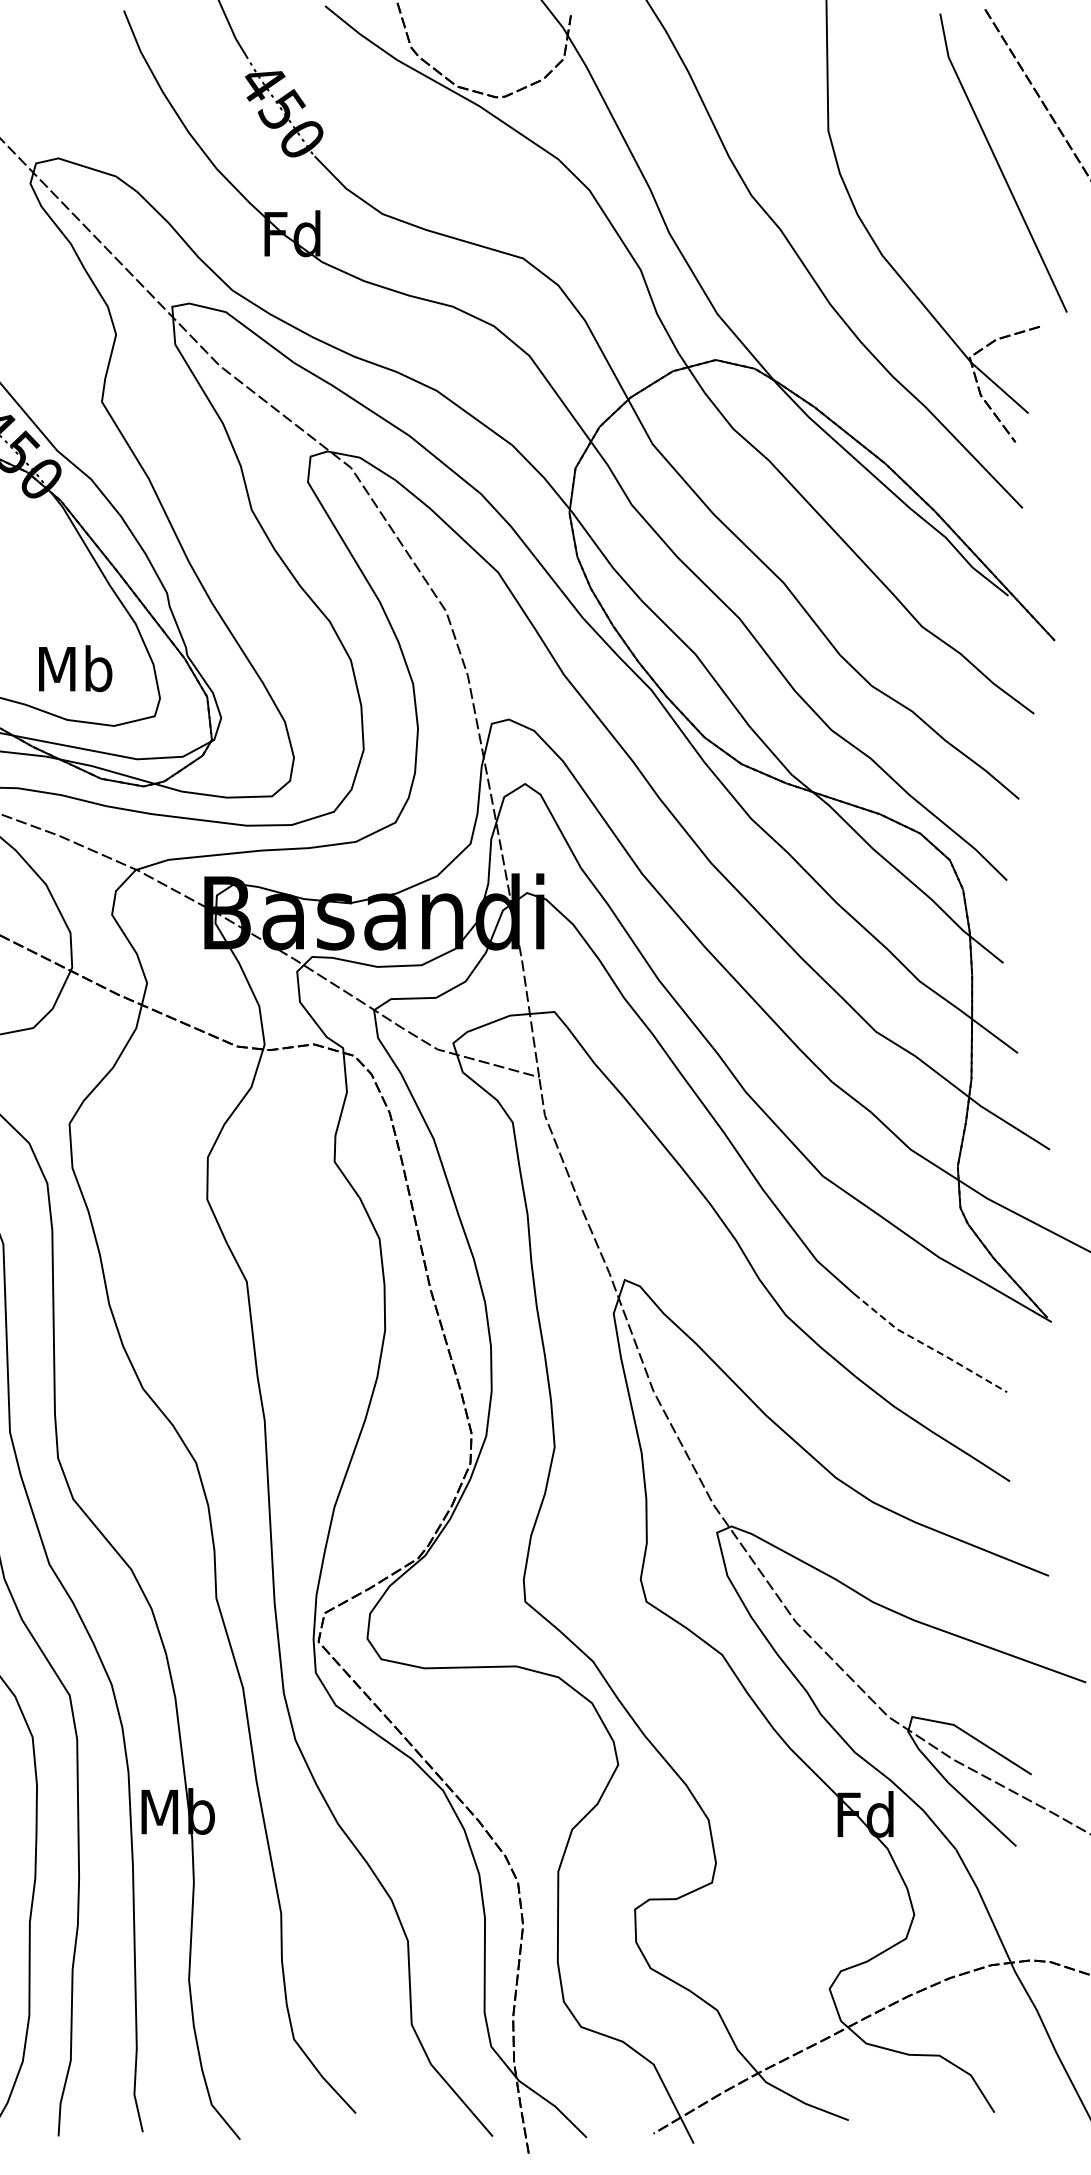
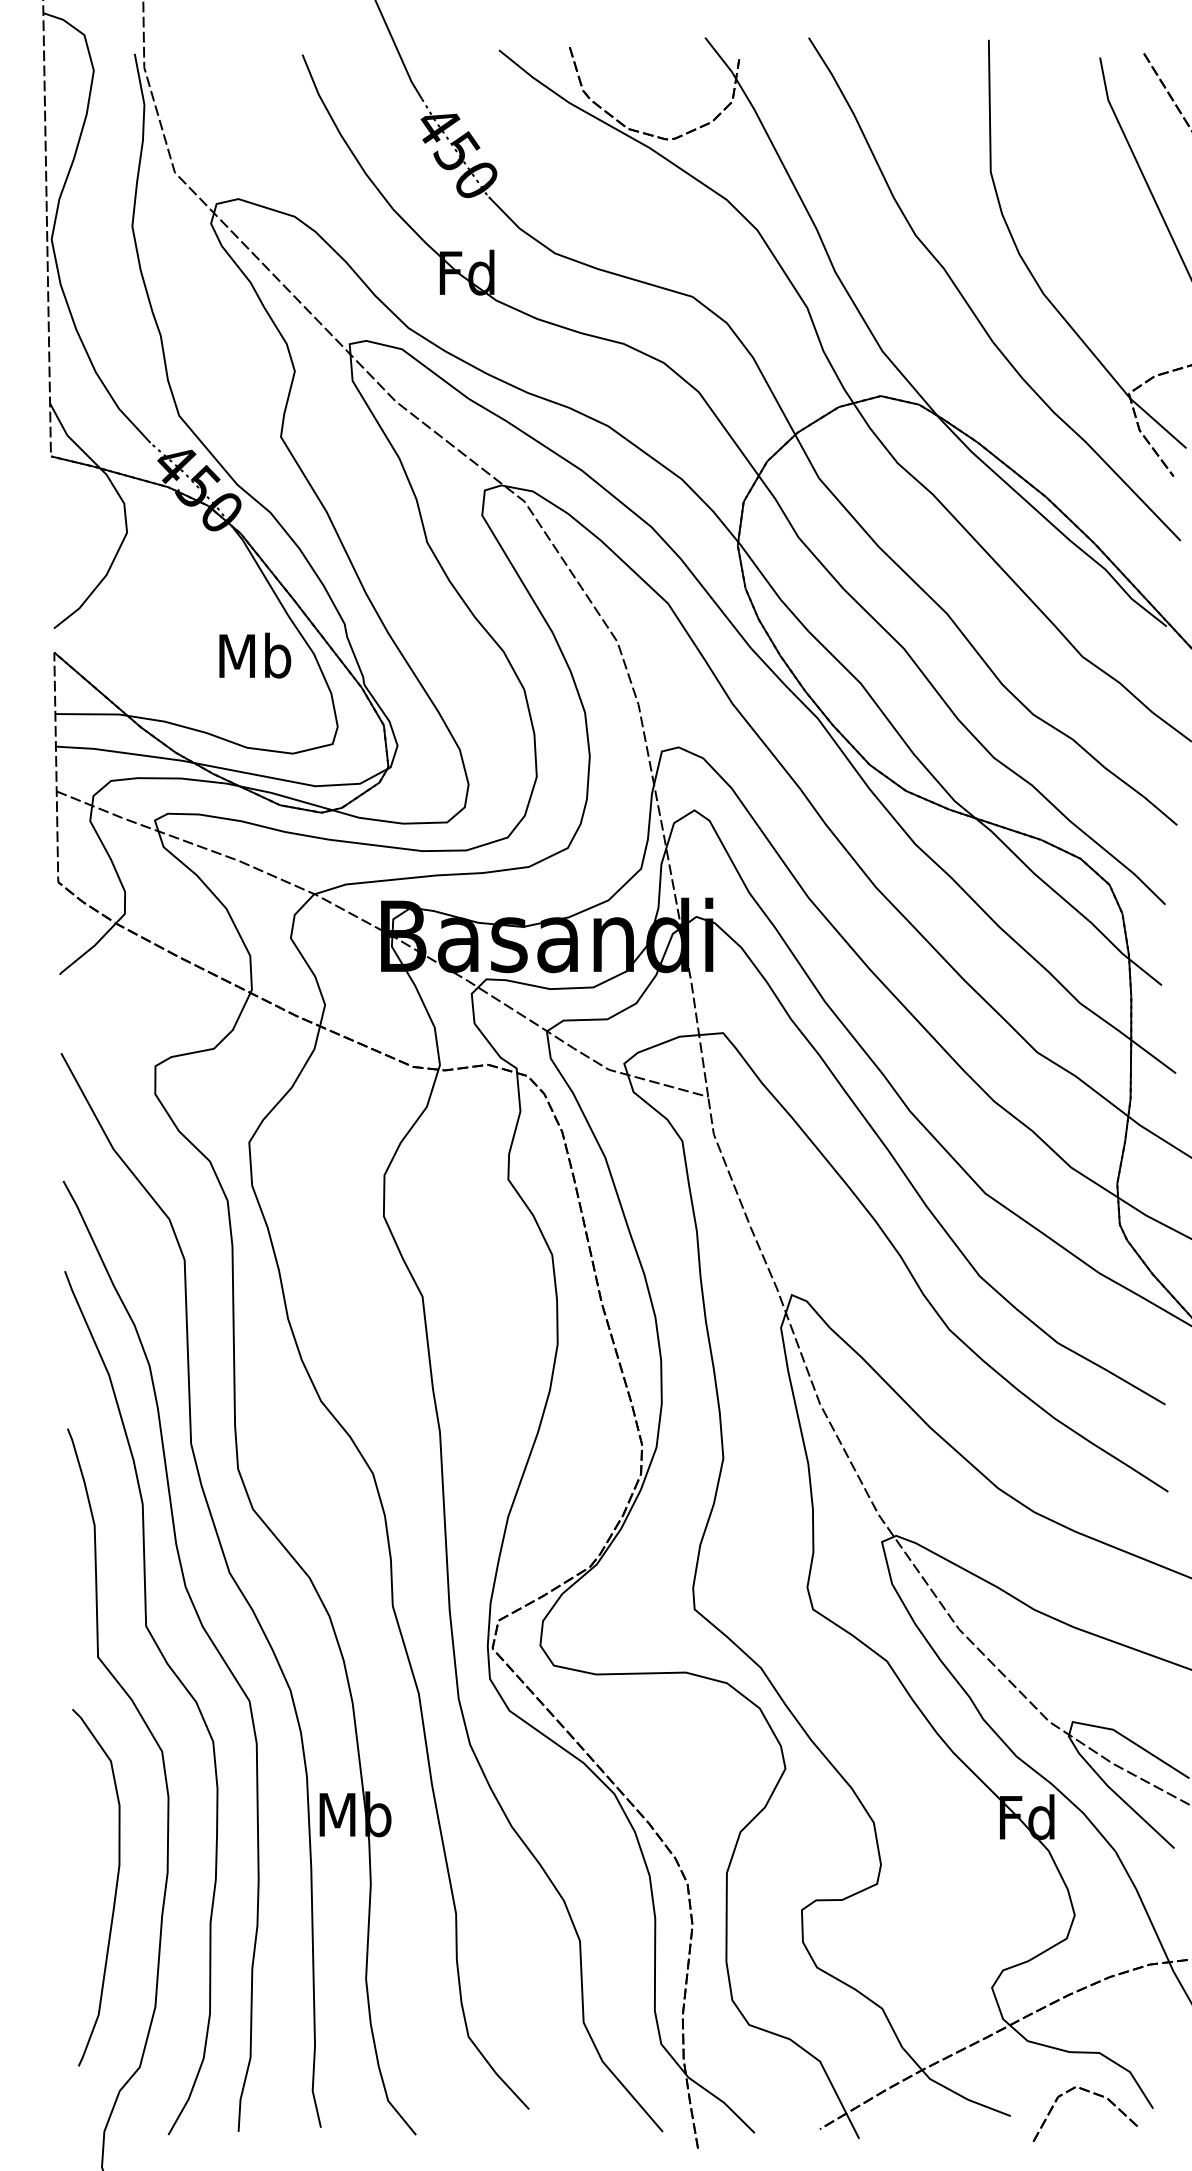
text: (75, 668) -> (255, 655), moved
line: (928, 1345) -> (1088, 1359), dashed -> solid
part: (933, 2098) -> (1093, 2094), added

